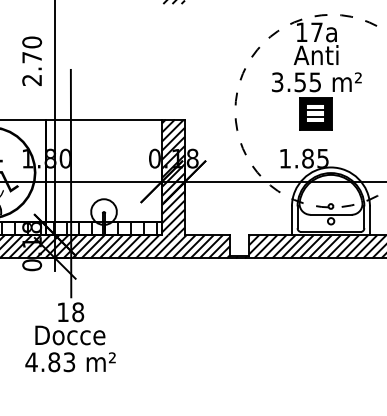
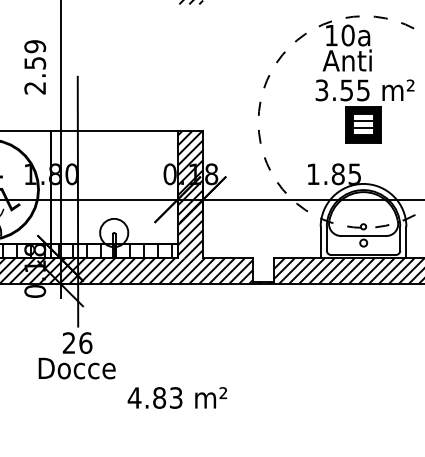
text: (316, 32) -> (347, 35), 17a -> 10a
text: (32, 49) -> (35, 54), 2.70 -> 2.59
part: (316, 101) -> (364, 111), moved
text: (70, 311) -> (77, 342), 18 -> 26
text: (70, 361) -> (177, 397), moved

